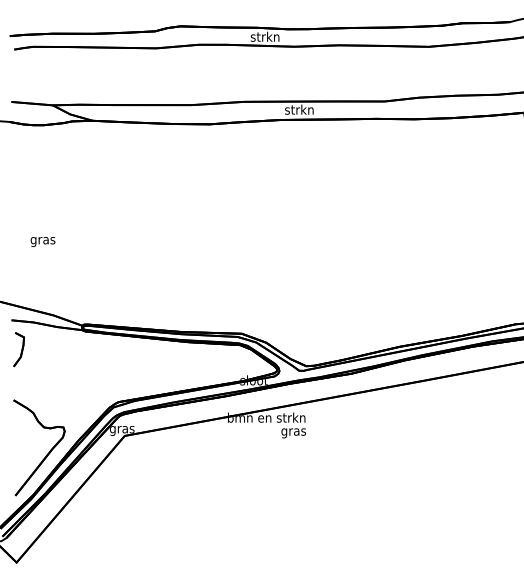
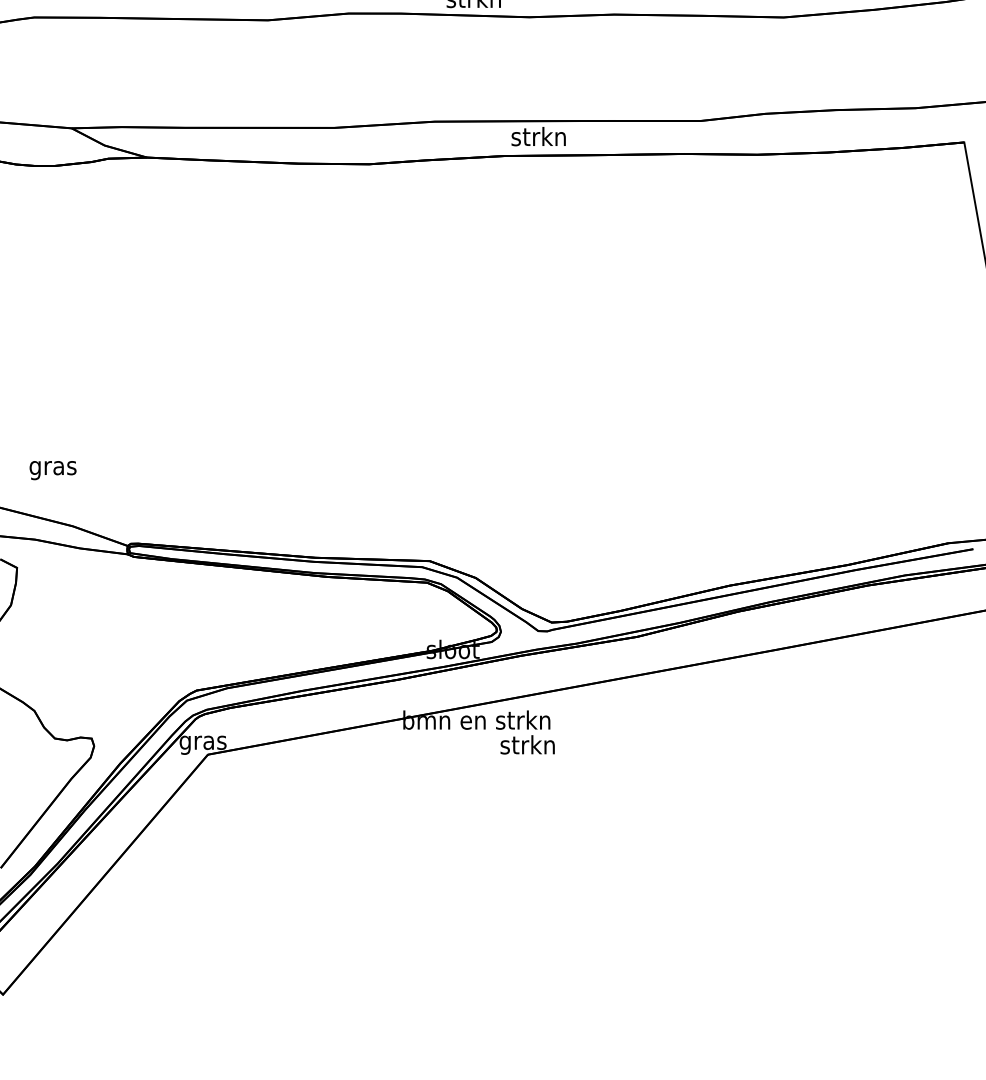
text: (42, 241) -> (52, 469), moved
text: (293, 431) -> (527, 746), gras -> strkn

